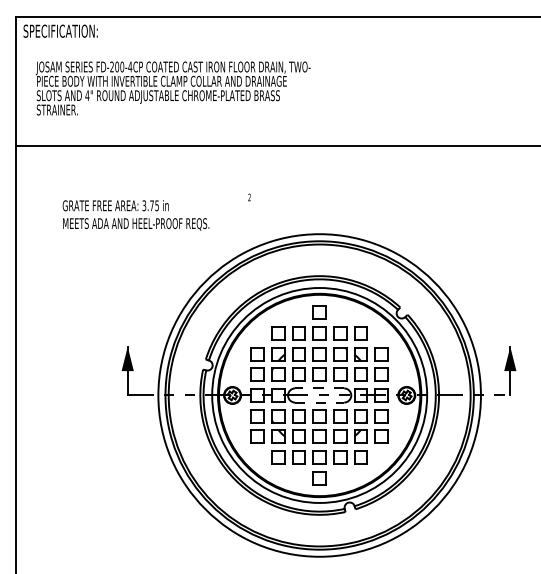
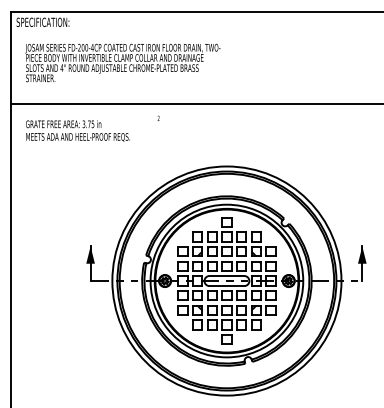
text: (156, 211) -> (92, 128), moved
line: (319, 388) -> (226, 276), dashed -> solid
line: (319, 402) -> (226, 286), dashed -> solid

